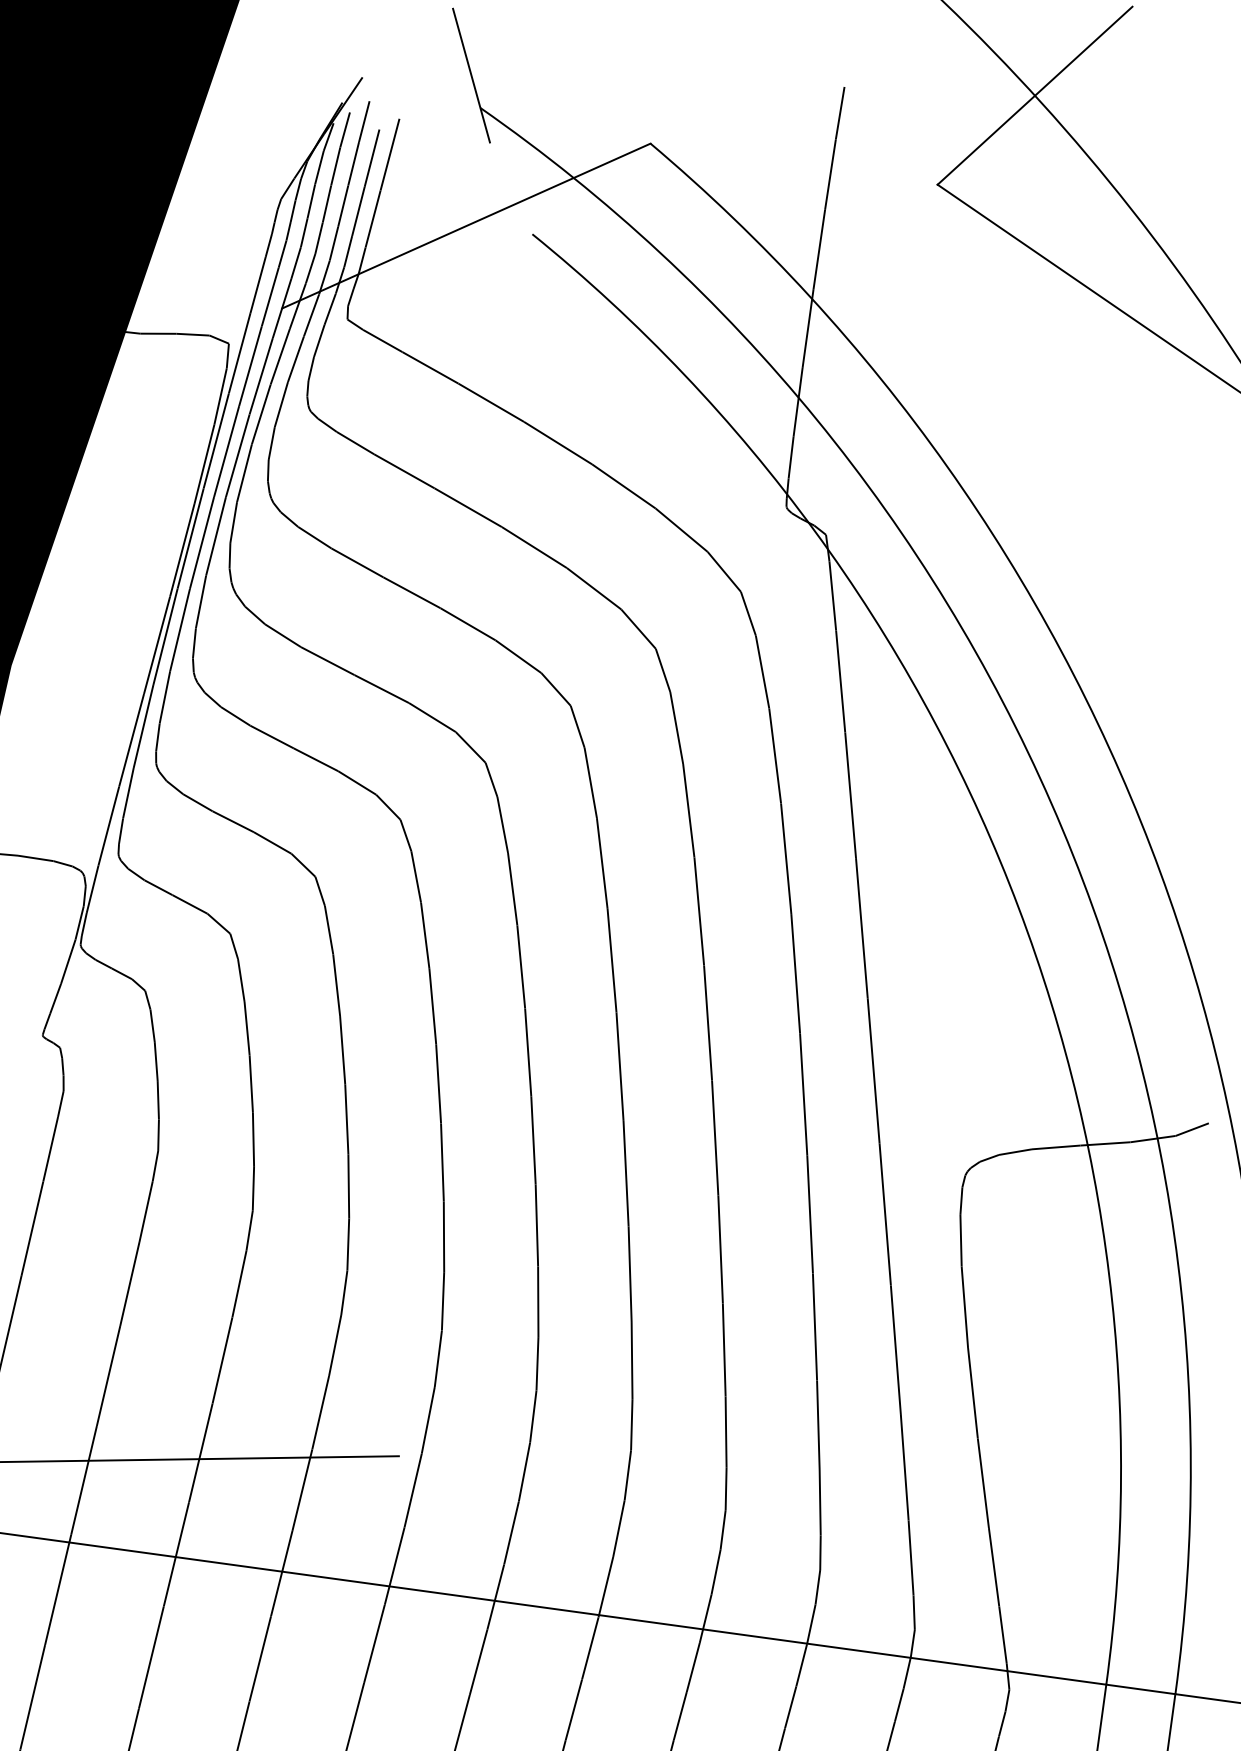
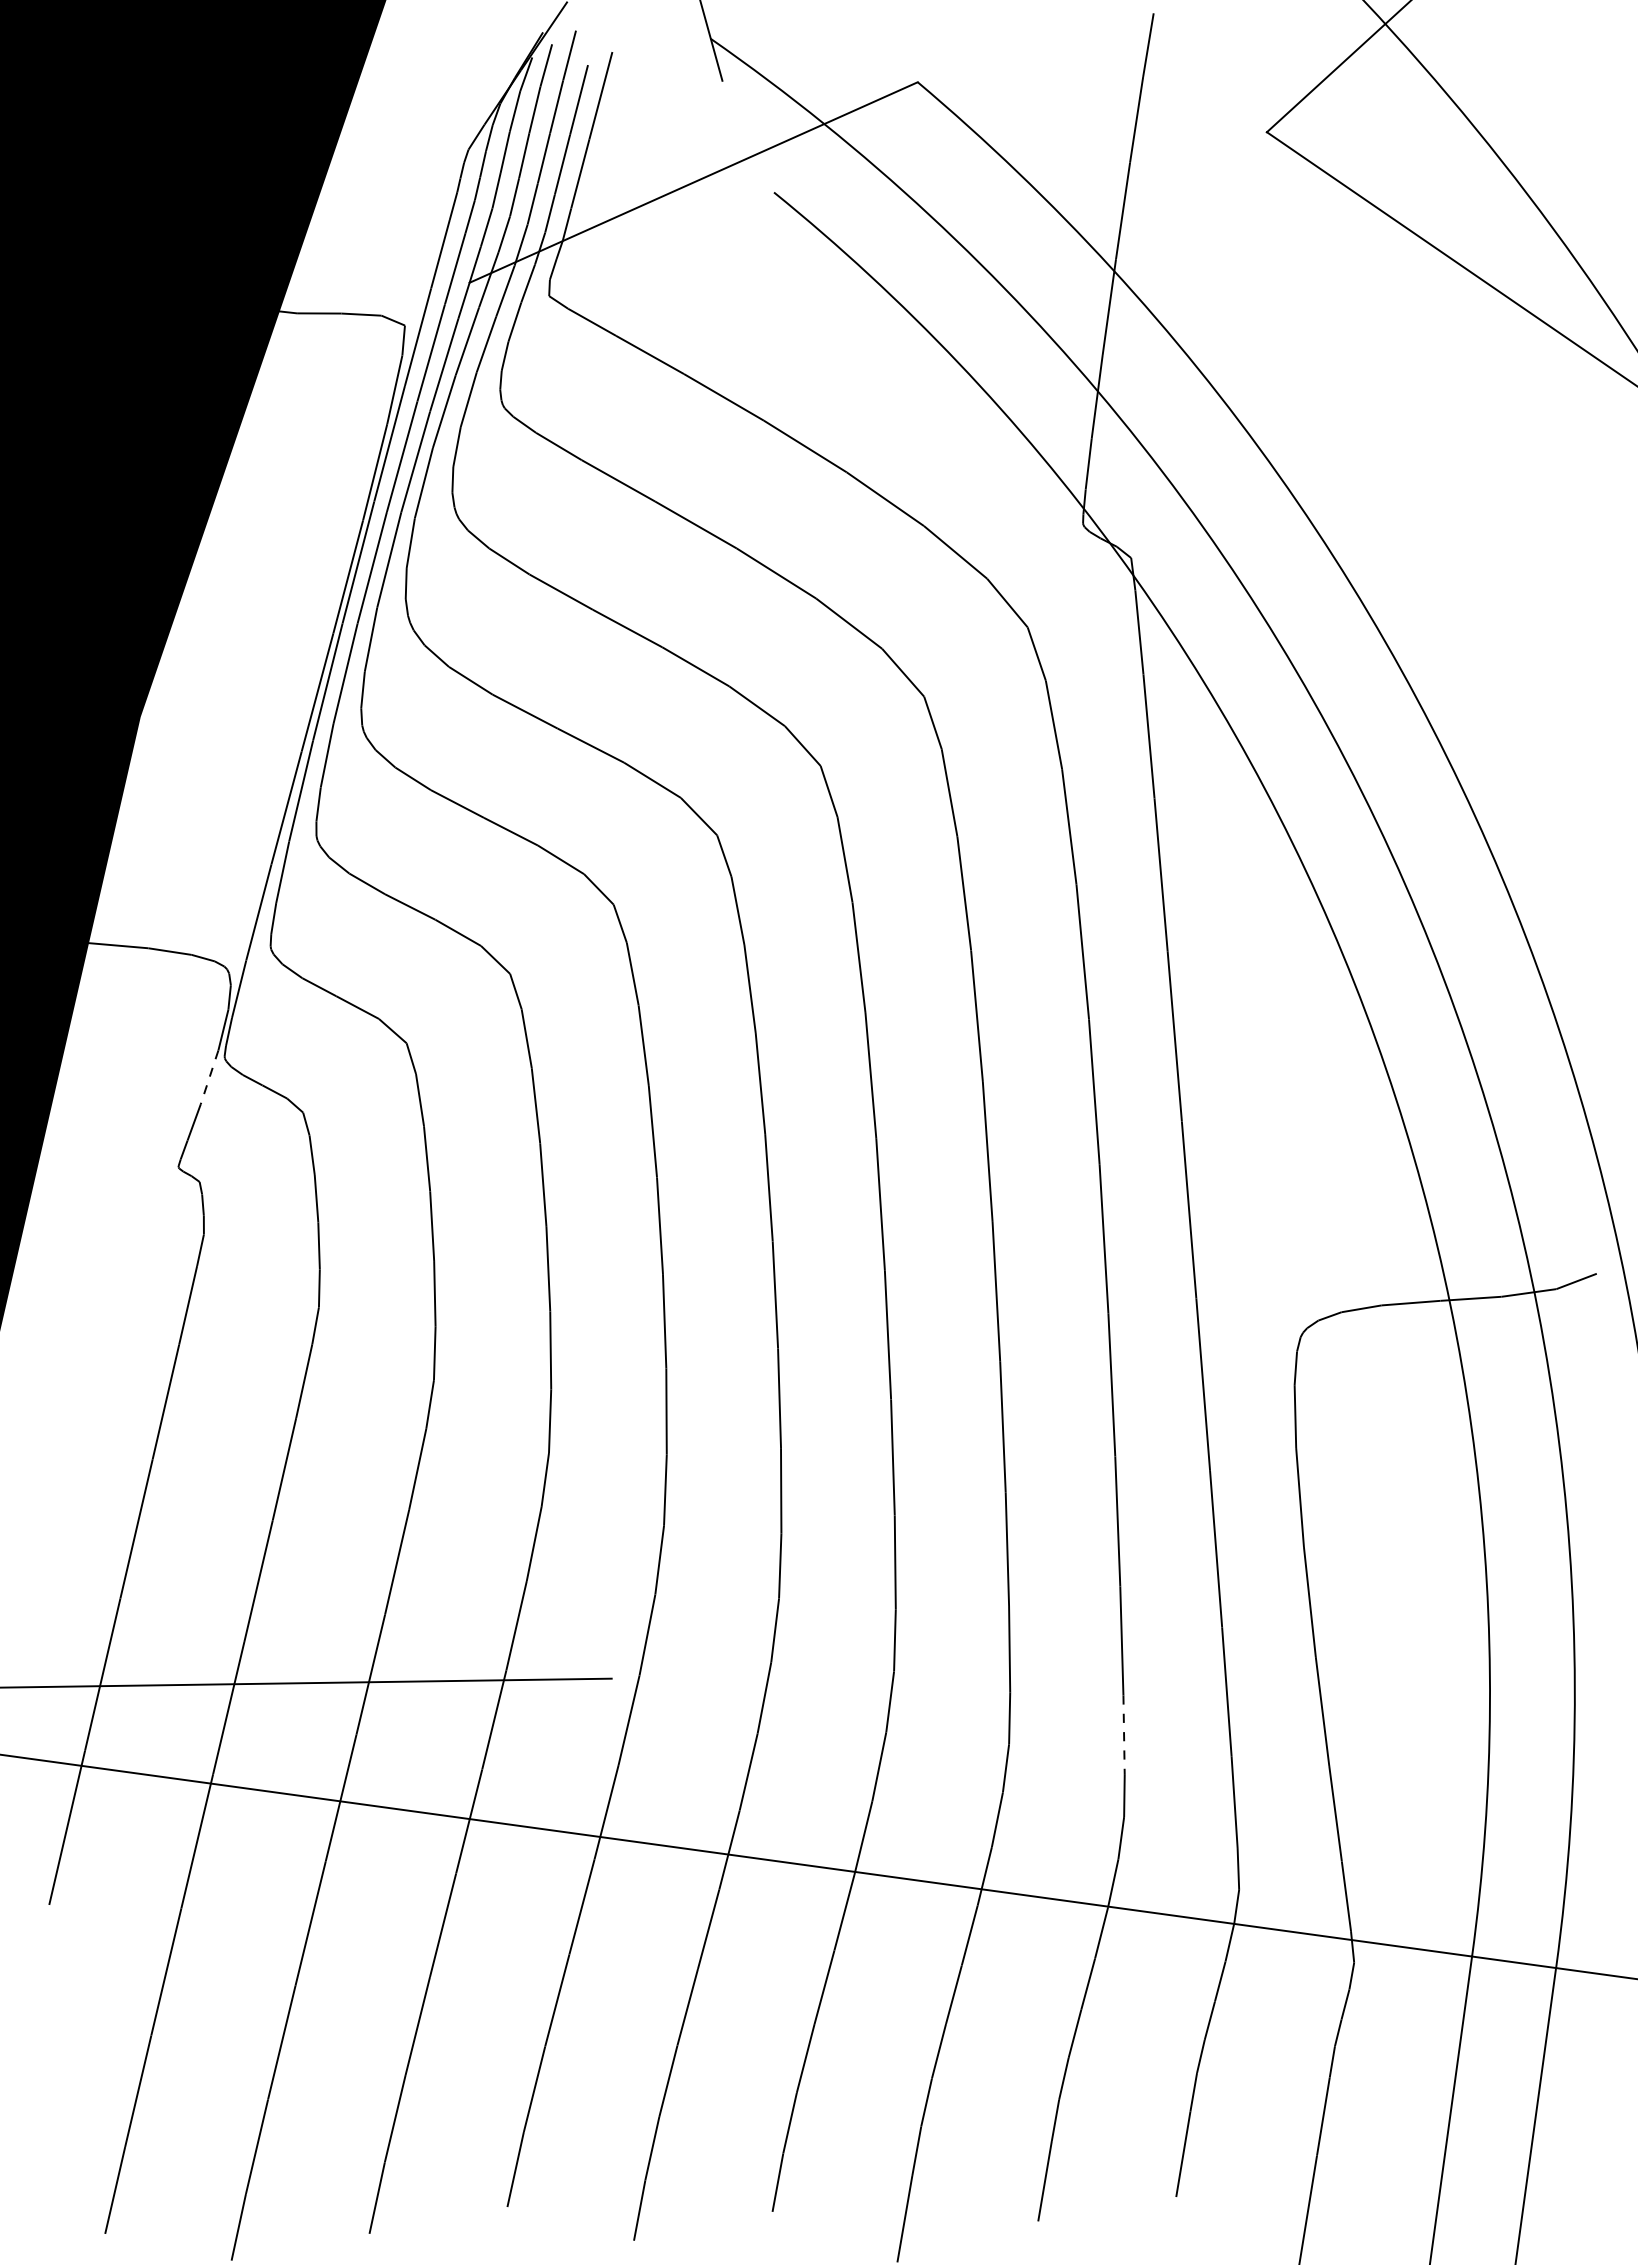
line: (68, 961) -> (209, 1077), solid -> dashed
line: (820, 1502) -> (1124, 1735), solid -> dashed

